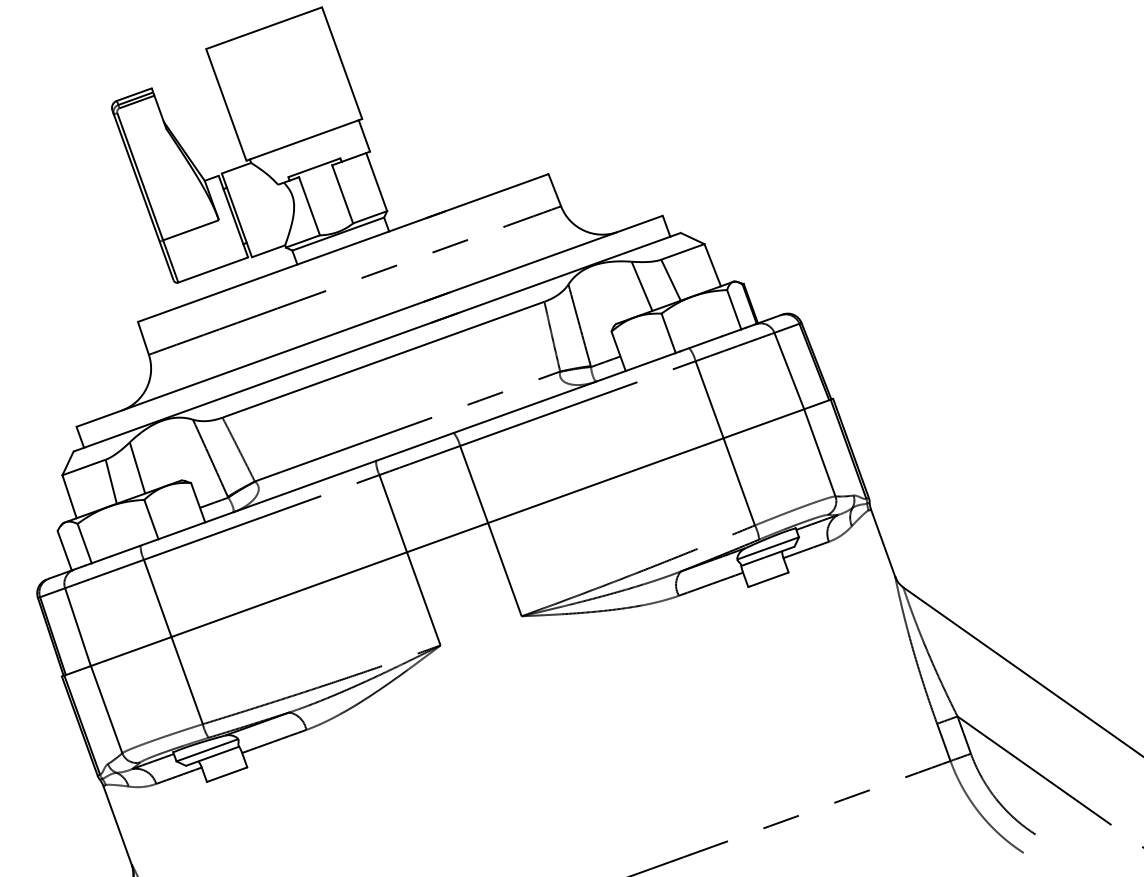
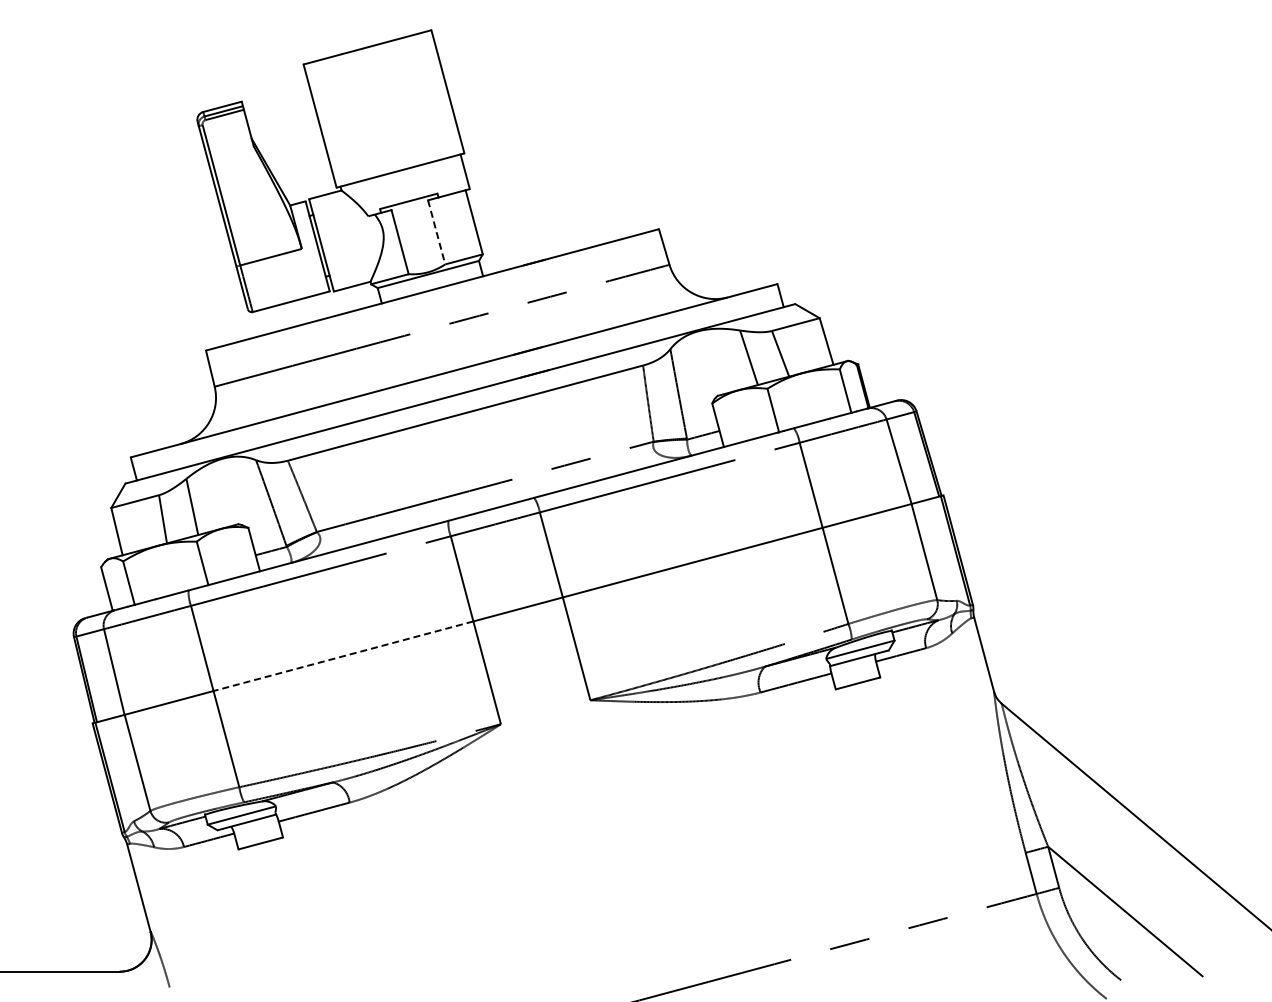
line: (342, 194) -> (436, 232), solid -> dashed
line: (288, 594) -> (342, 656), solid -> dashed

